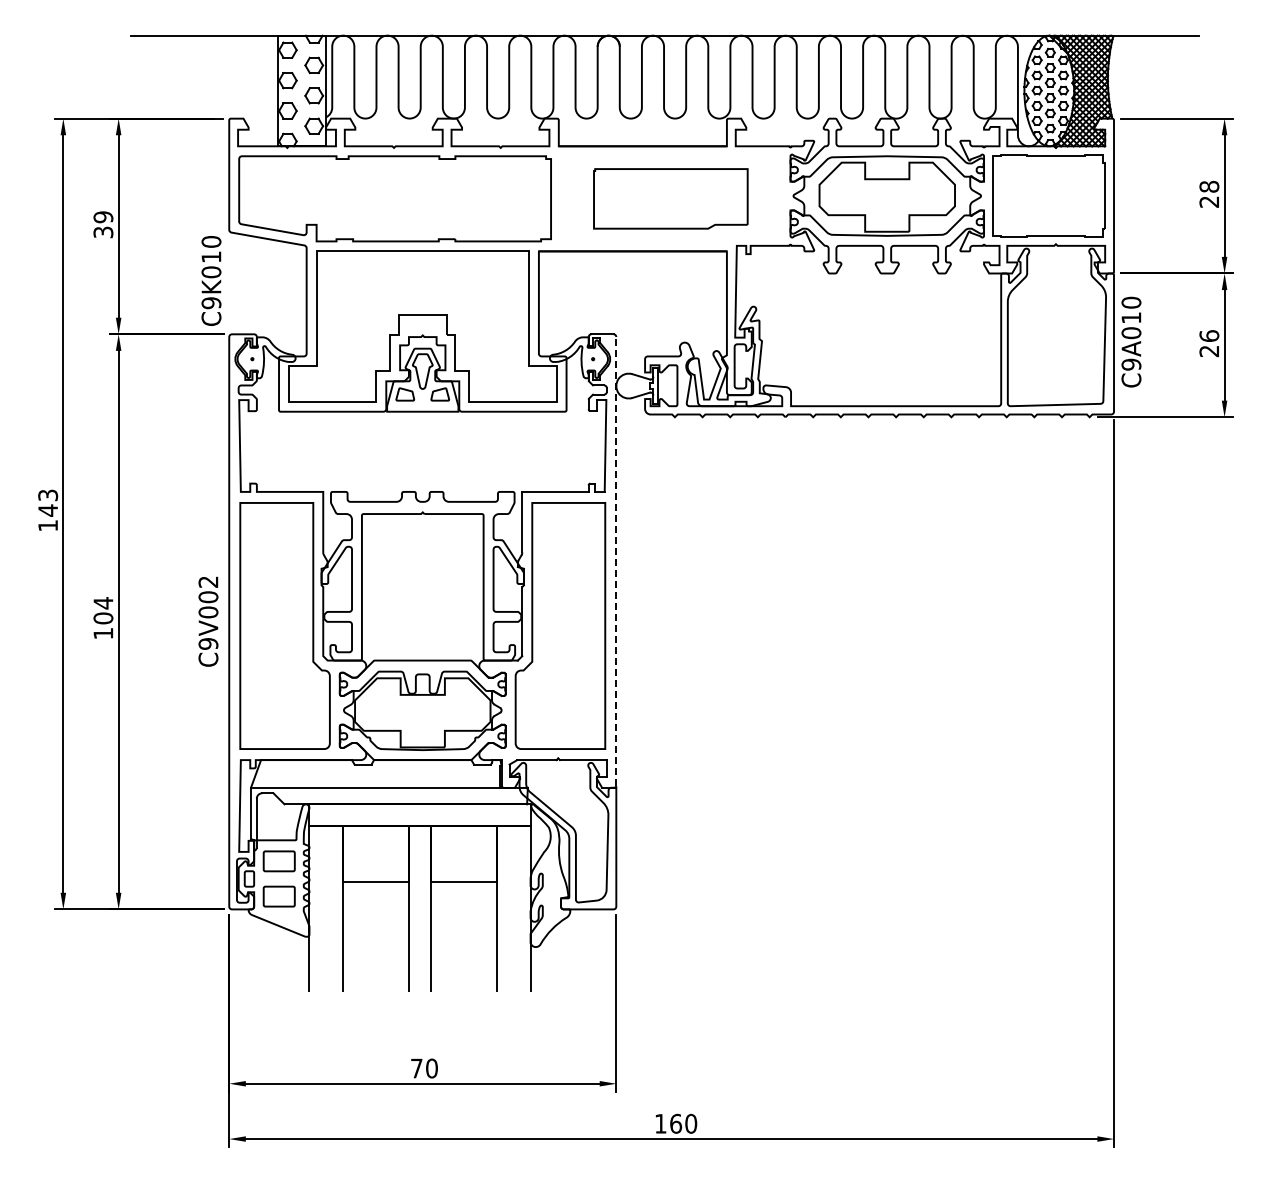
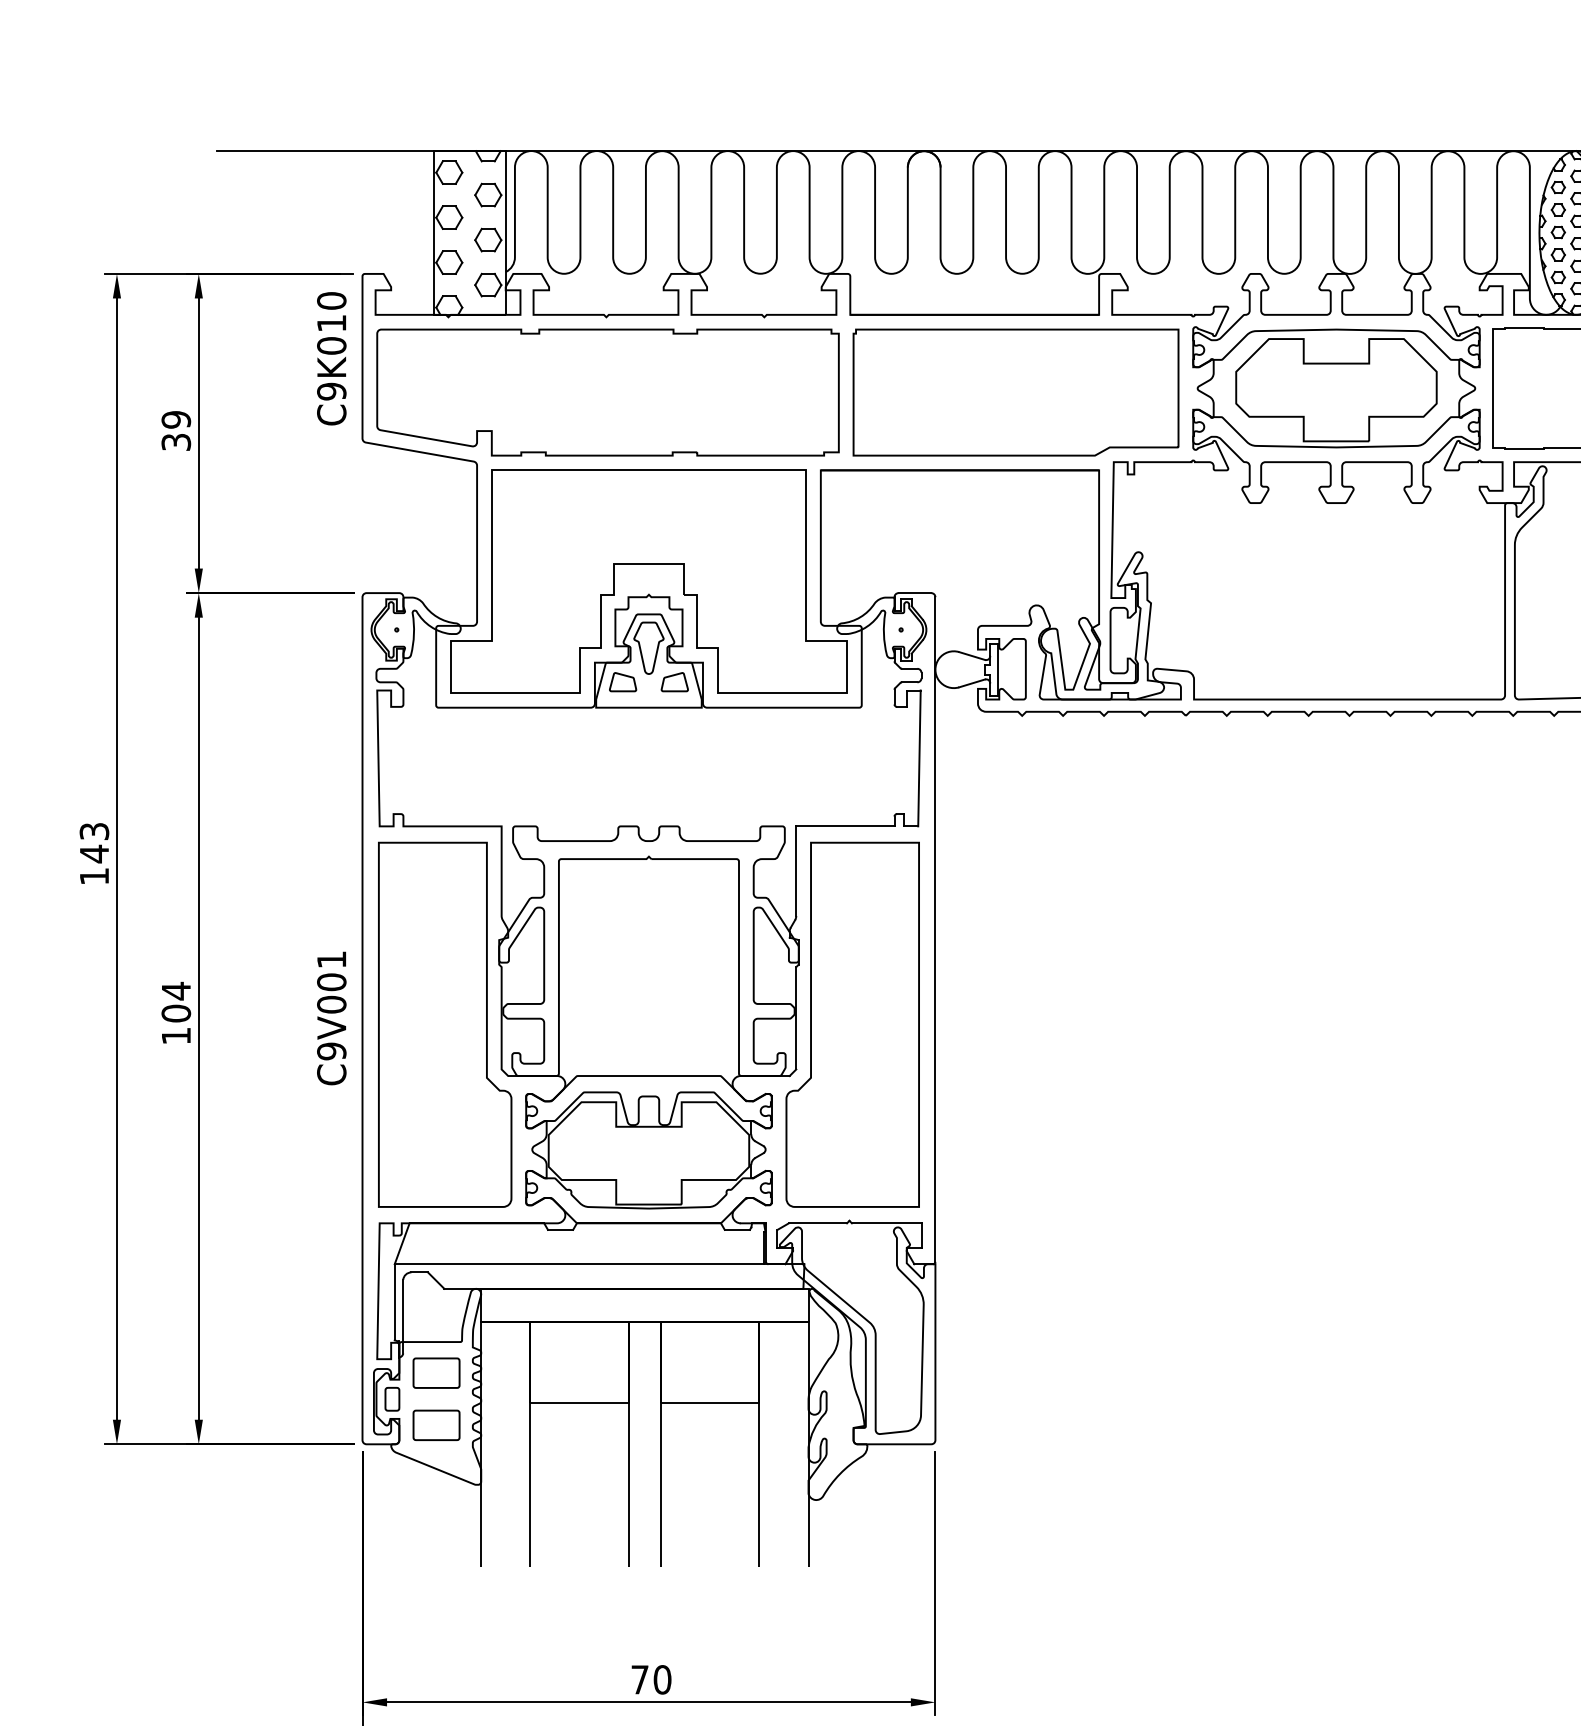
part: (670, 198) -> (1015, 392), size x1.43
text: (211, 280) -> (331, 358), moved
line: (616, 561) -> (935, 929), dashed -> solid
text: (208, 581) -> (331, 958), C9V002 -> C9V001

